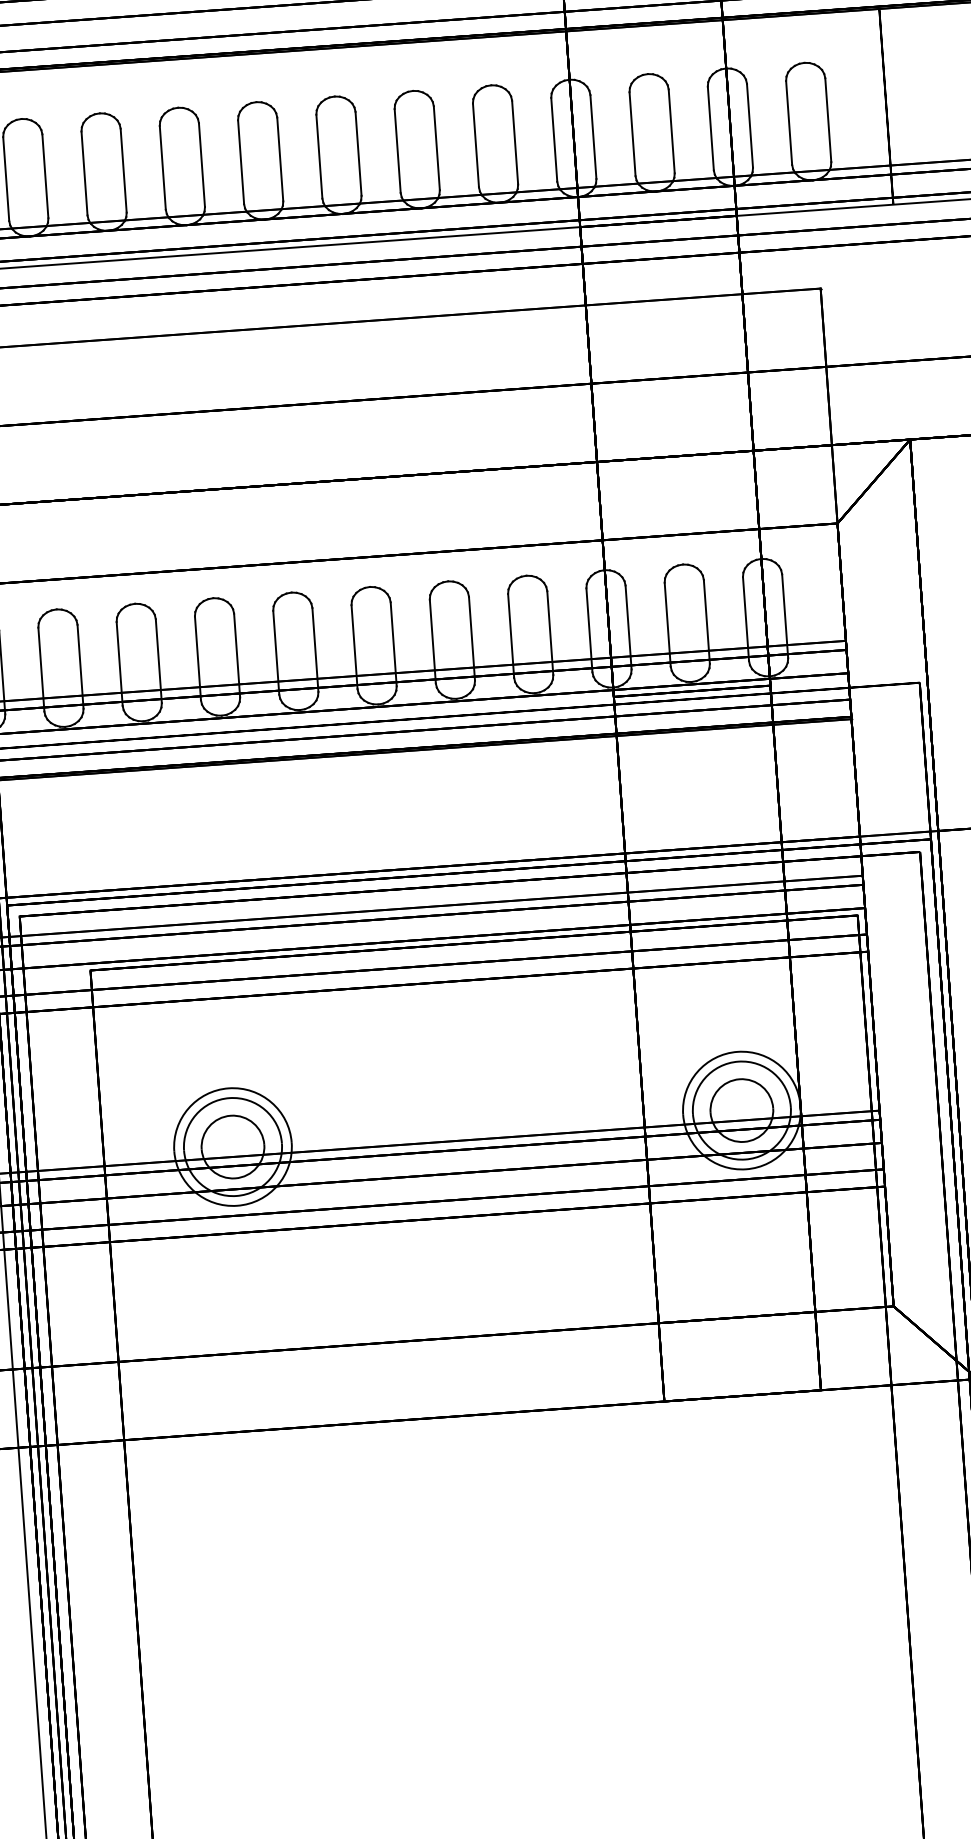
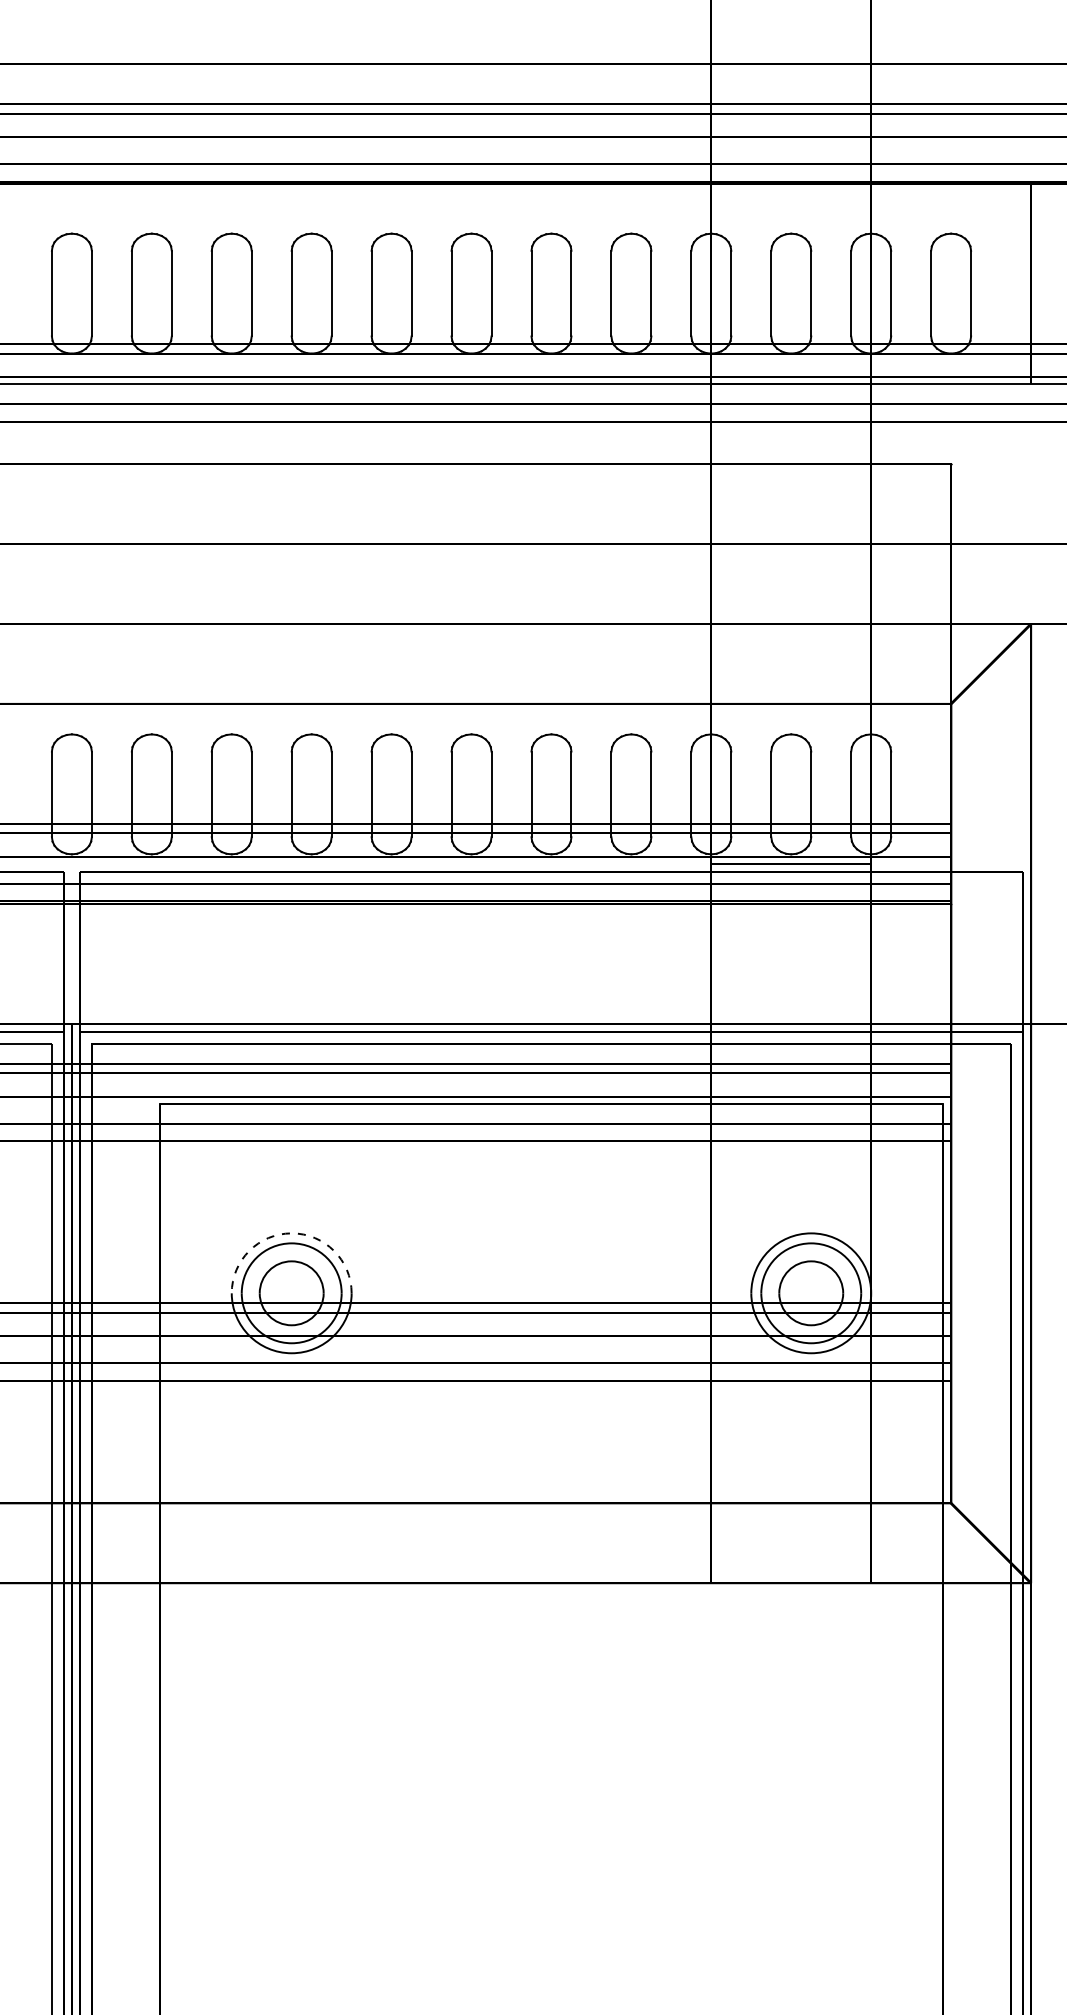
arc: (228, 1088) -> (291, 1233), solid -> dashed

